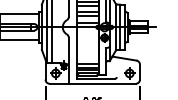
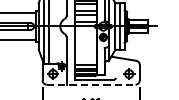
line: (93, 83) -> (91, 84), solid -> dashed

